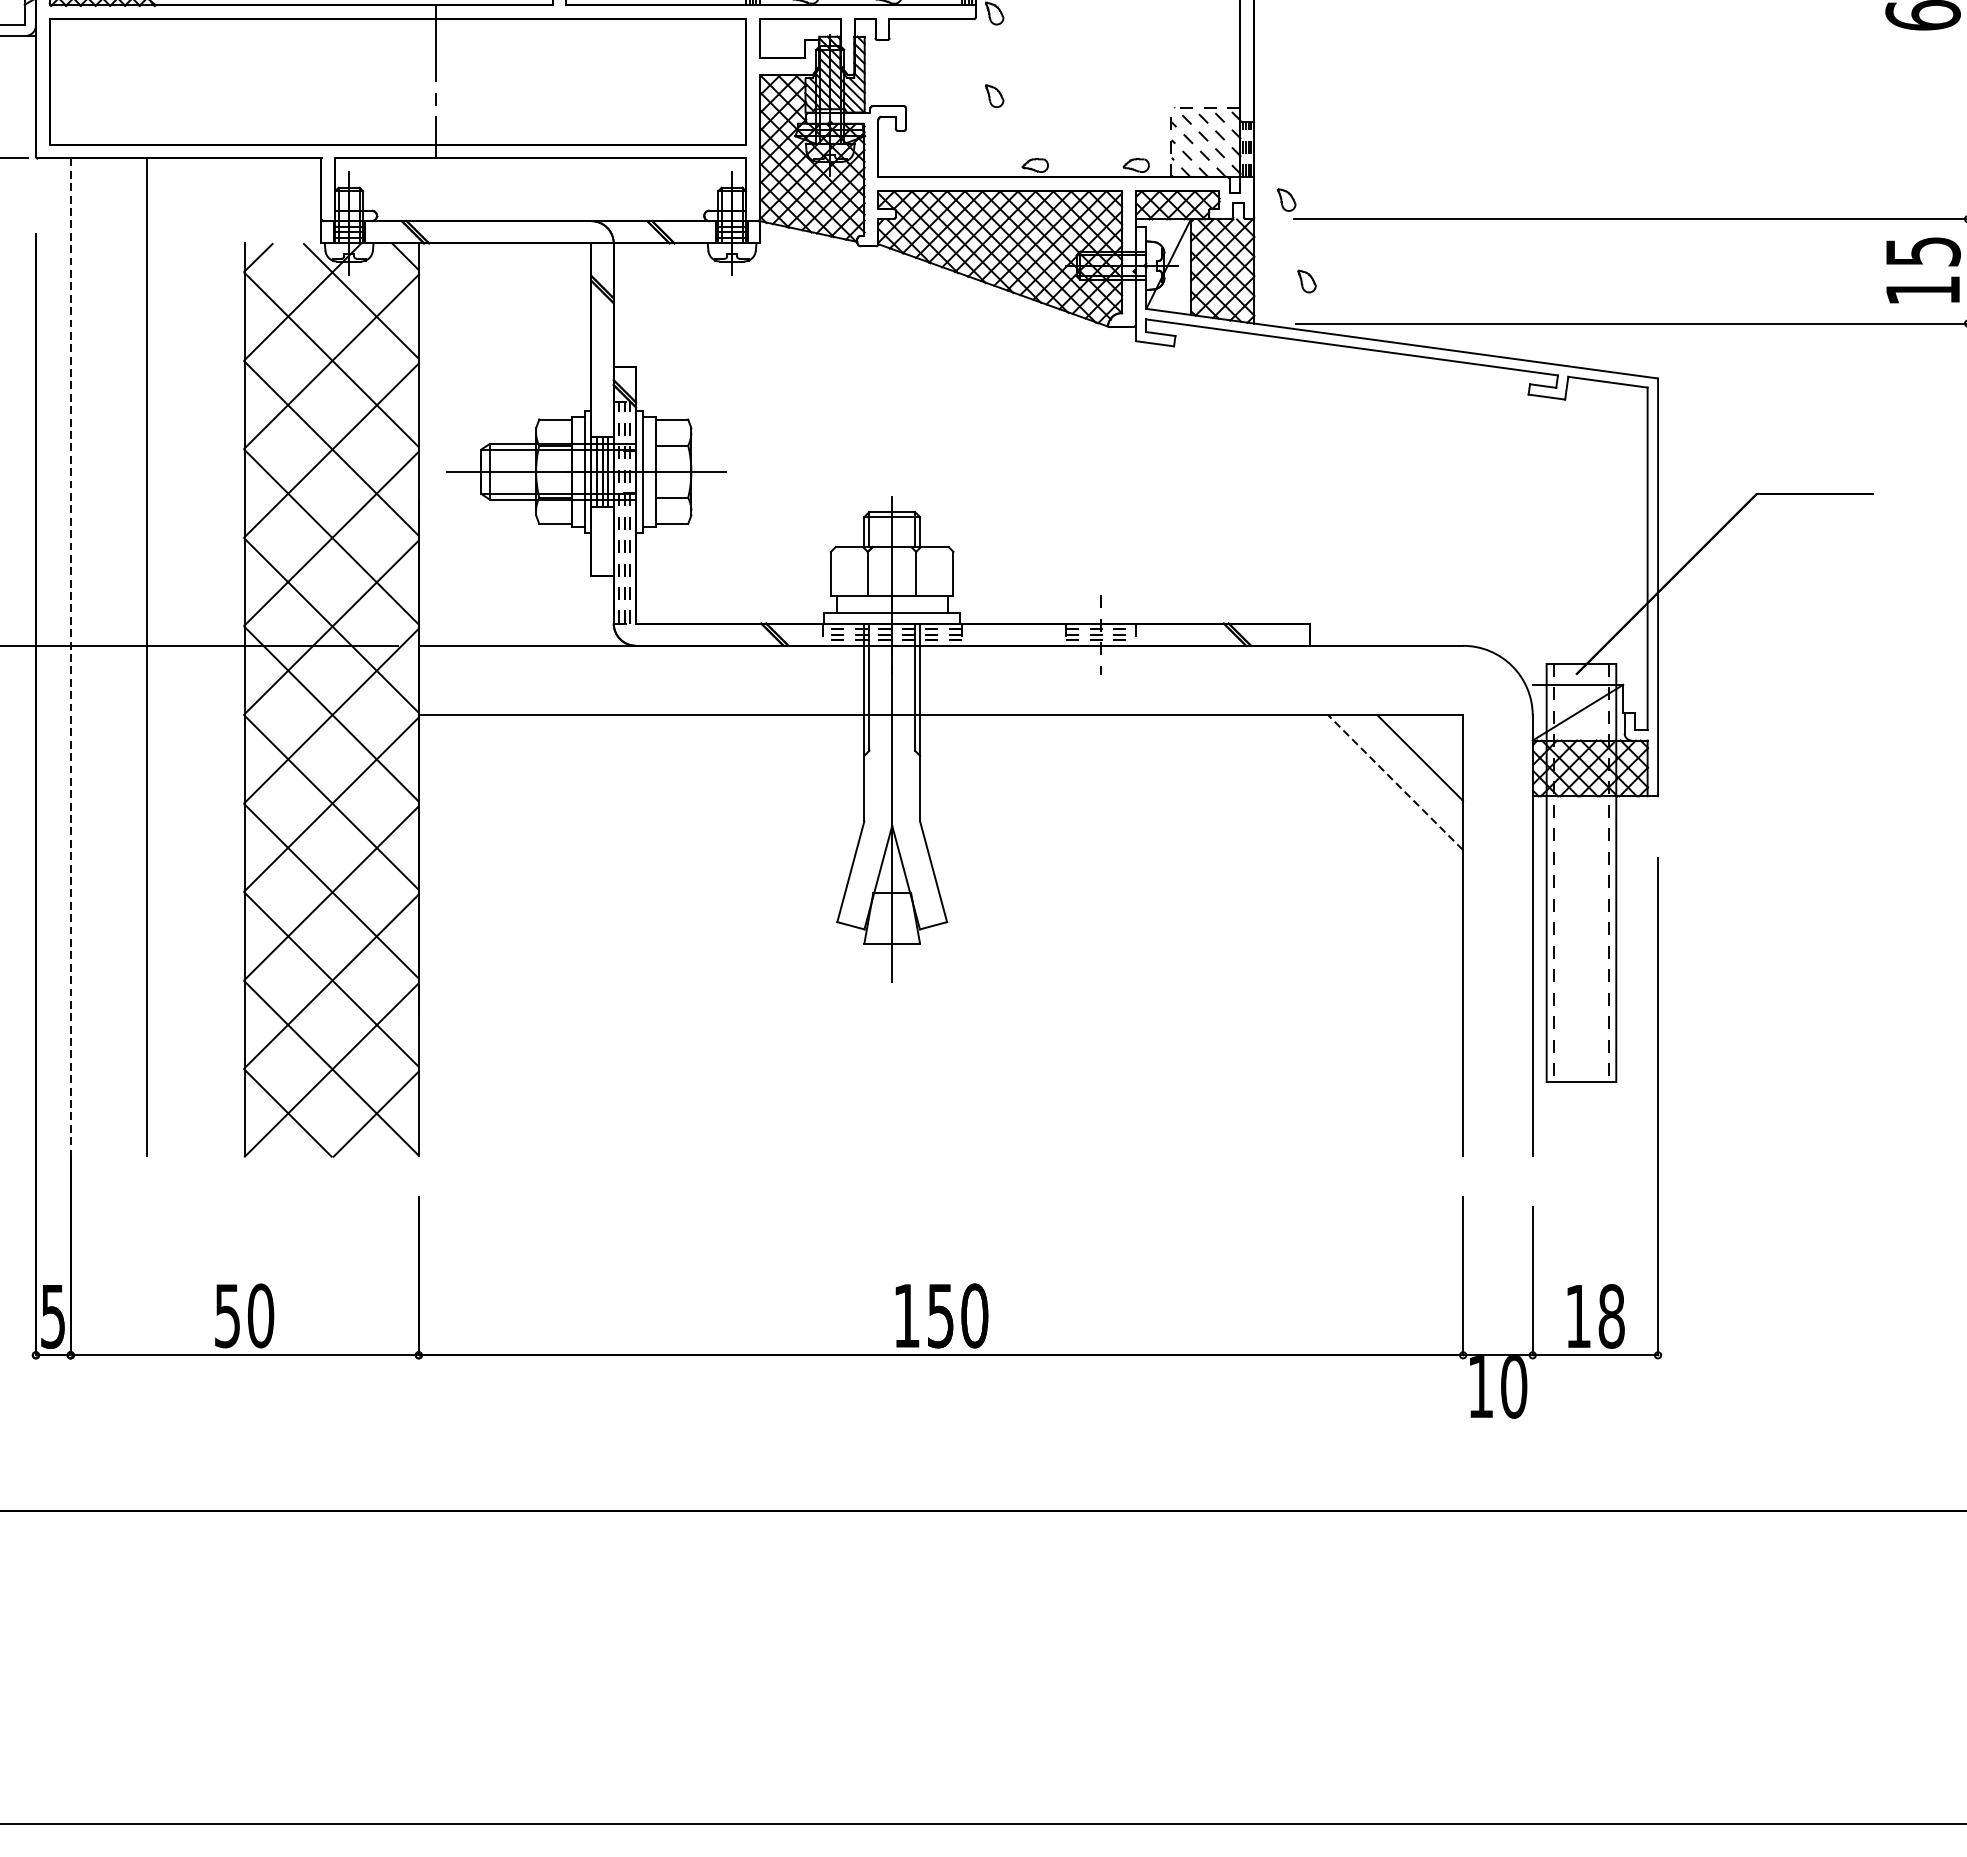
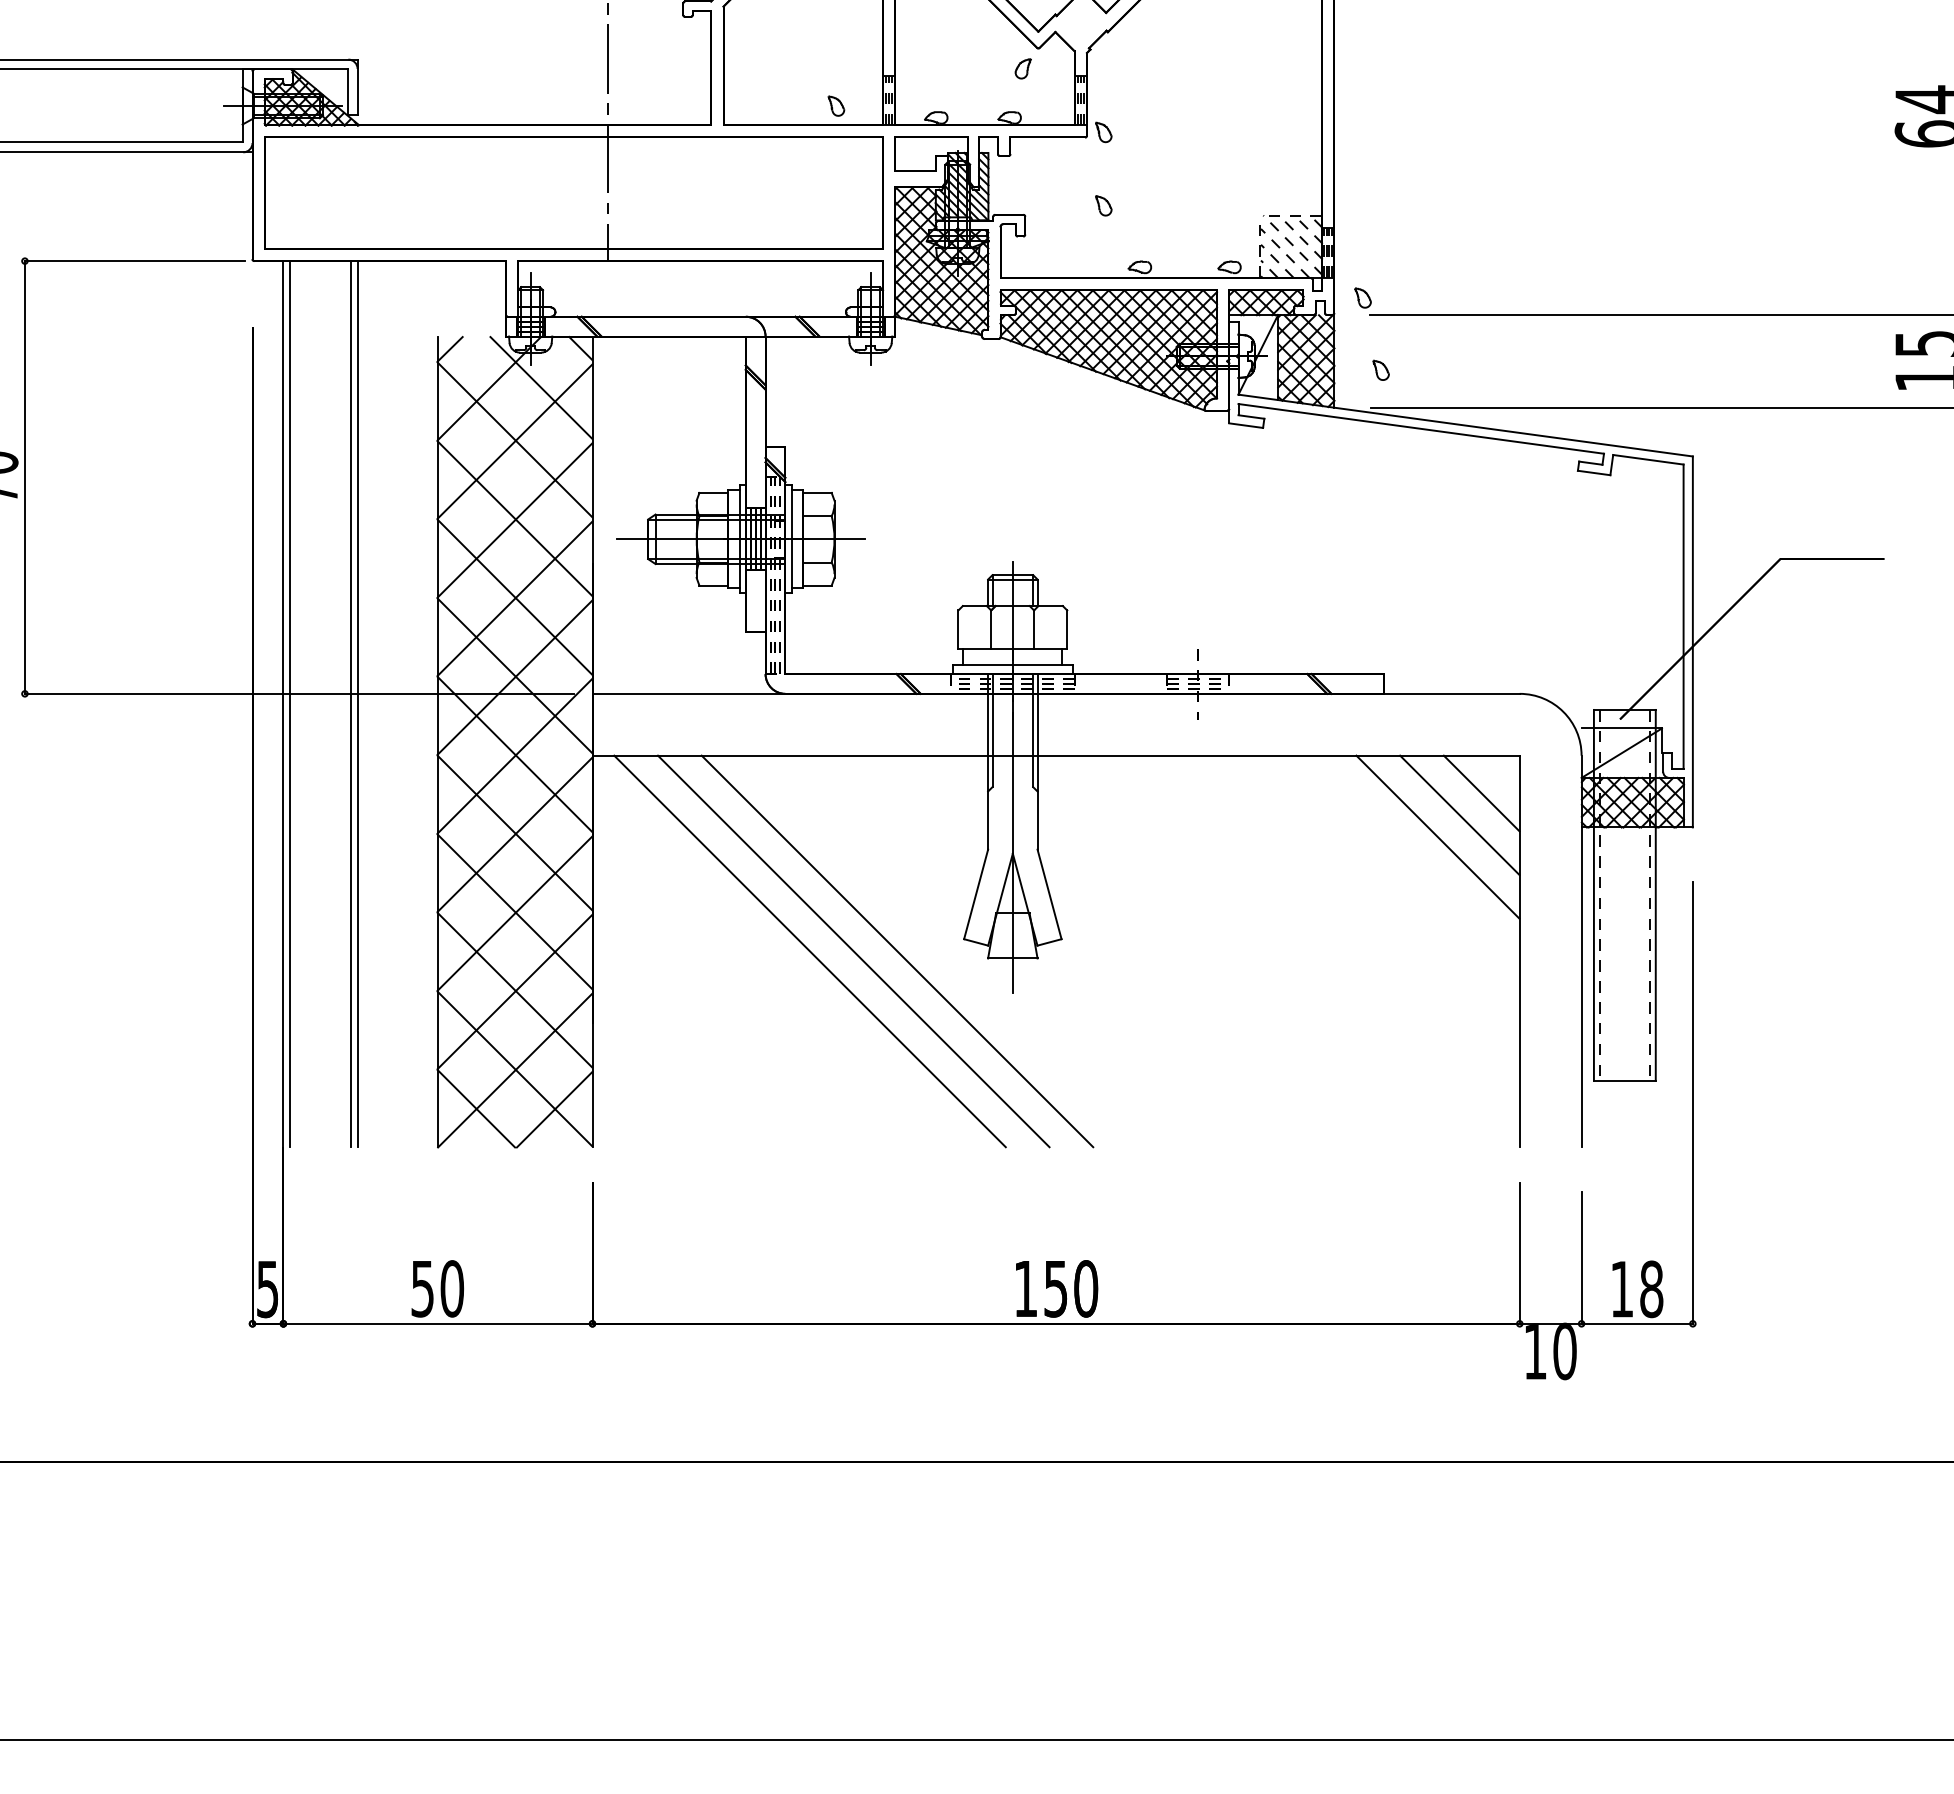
line: (70, 657) -> (283, 704), dashed -> solid
line: (77, 657) -> (289, 704), added
line: (154, 657) -> (357, 704), added
line: (1395, 782) -> (1459, 815), dashed -> solid
line: (1370, 806) -> (1437, 836), added
line: (663, 935) -> (809, 951), added
line: (712, 935) -> (853, 951), added
line: (762, 935) -> (897, 951), added

